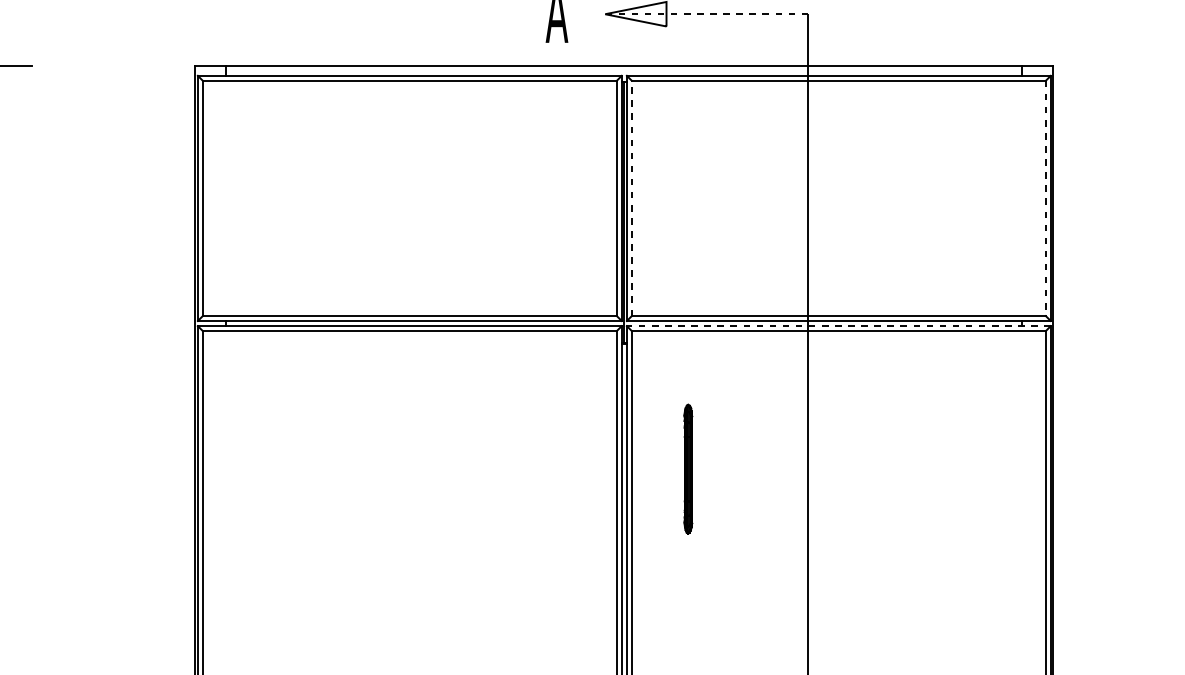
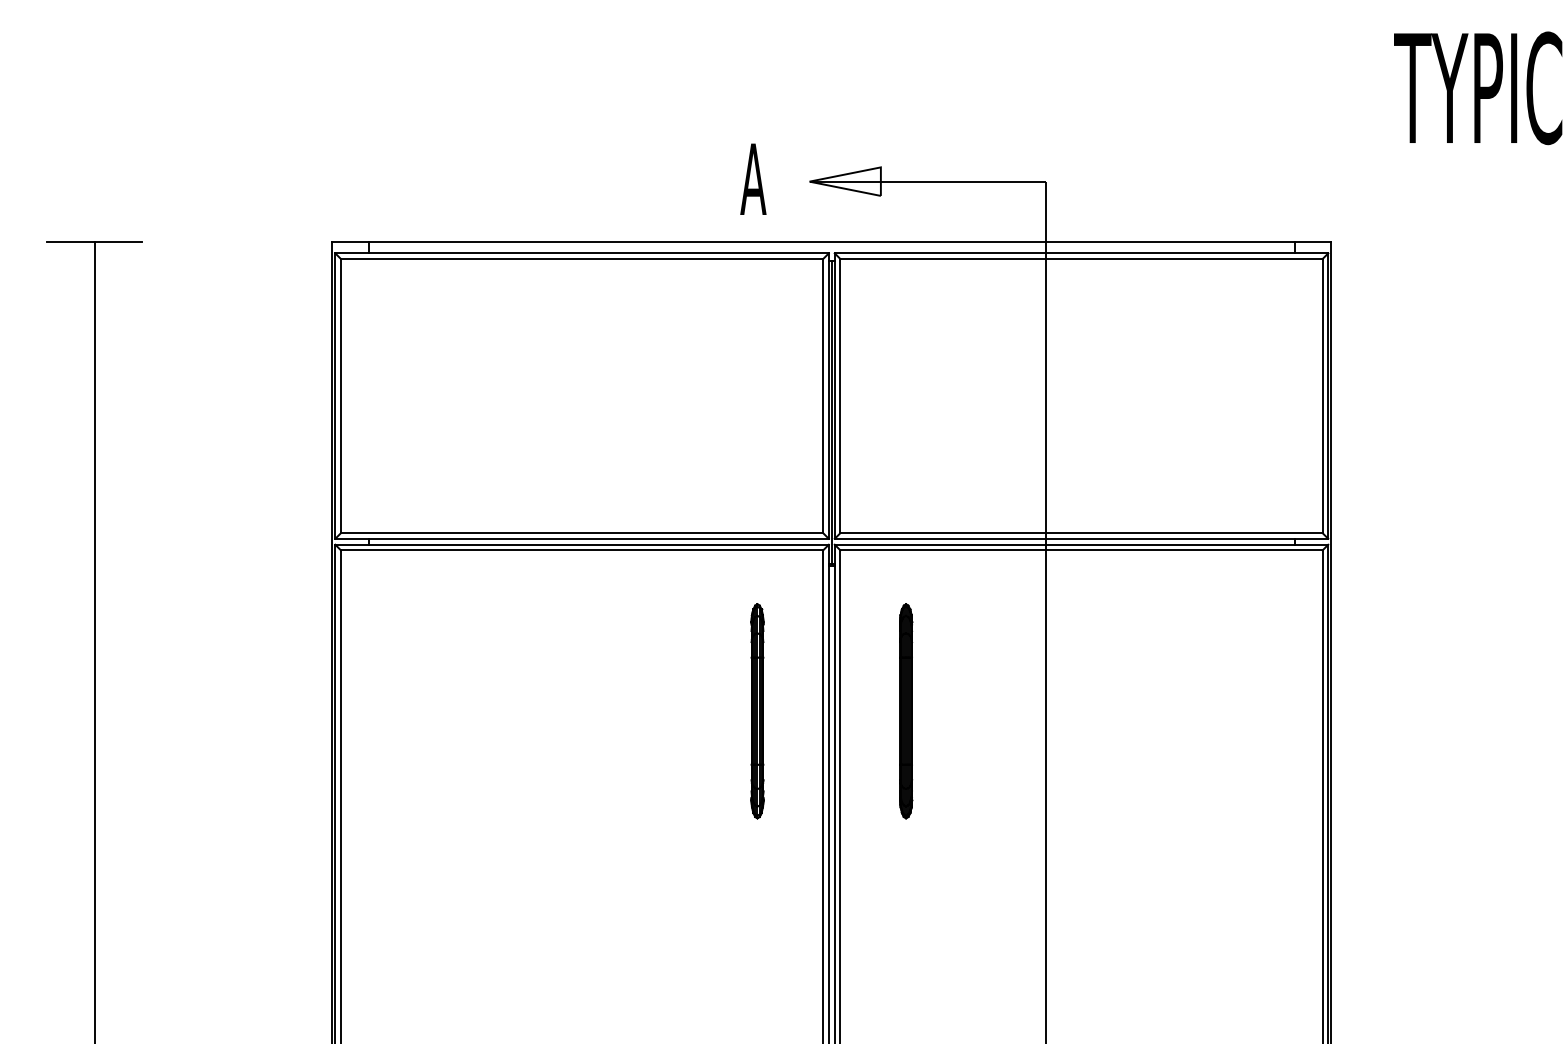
line: (706, 14) -> (927, 181), dashed -> solid
line: (631, 198) -> (840, 396), dashed -> solid
line: (1045, 198) -> (1322, 396), dashed -> solid
line: (838, 325) -> (1081, 544), dashed -> solid
part: (560, 469) -> (757, 711), added
part: (688, 469) -> (906, 711), size x1.43

